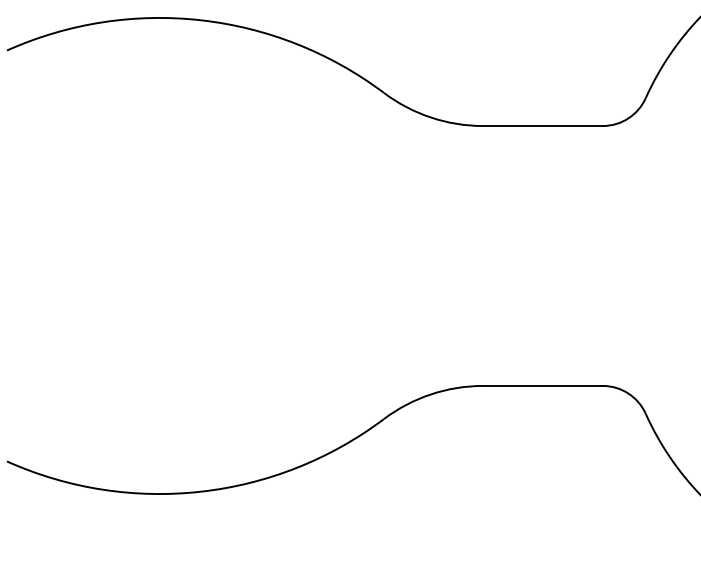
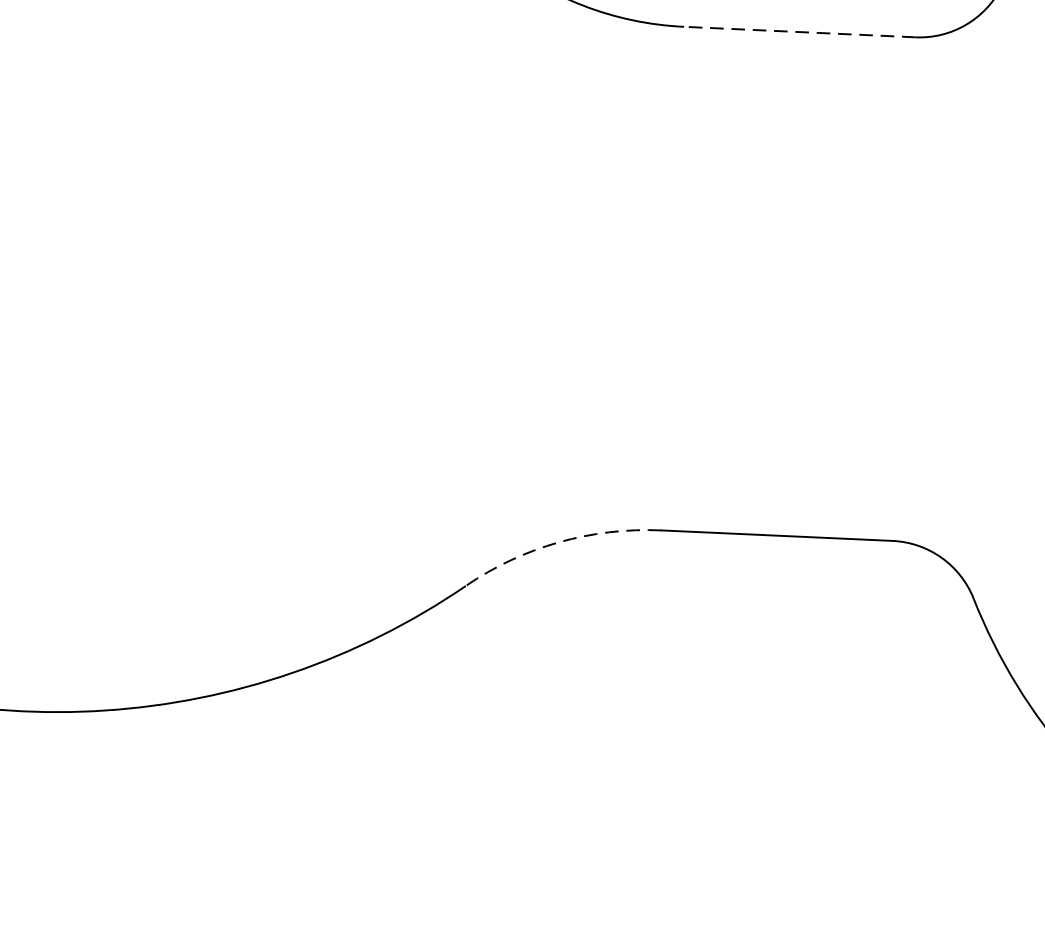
line: (542, 126) -> (798, 32), solid -> dashed
arc: (430, 394) -> (558, 542), solid -> dashed

